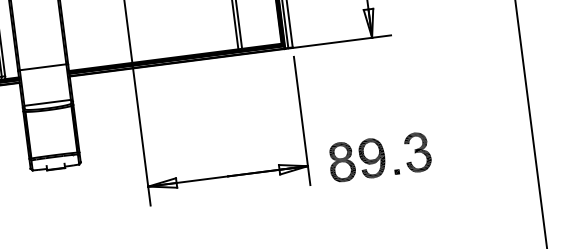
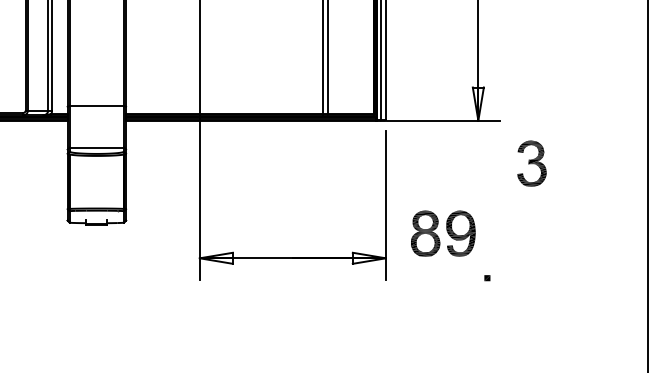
part: (417, 152) -> (531, 163), moved
part: (357, 159) -> (443, 233), moved

